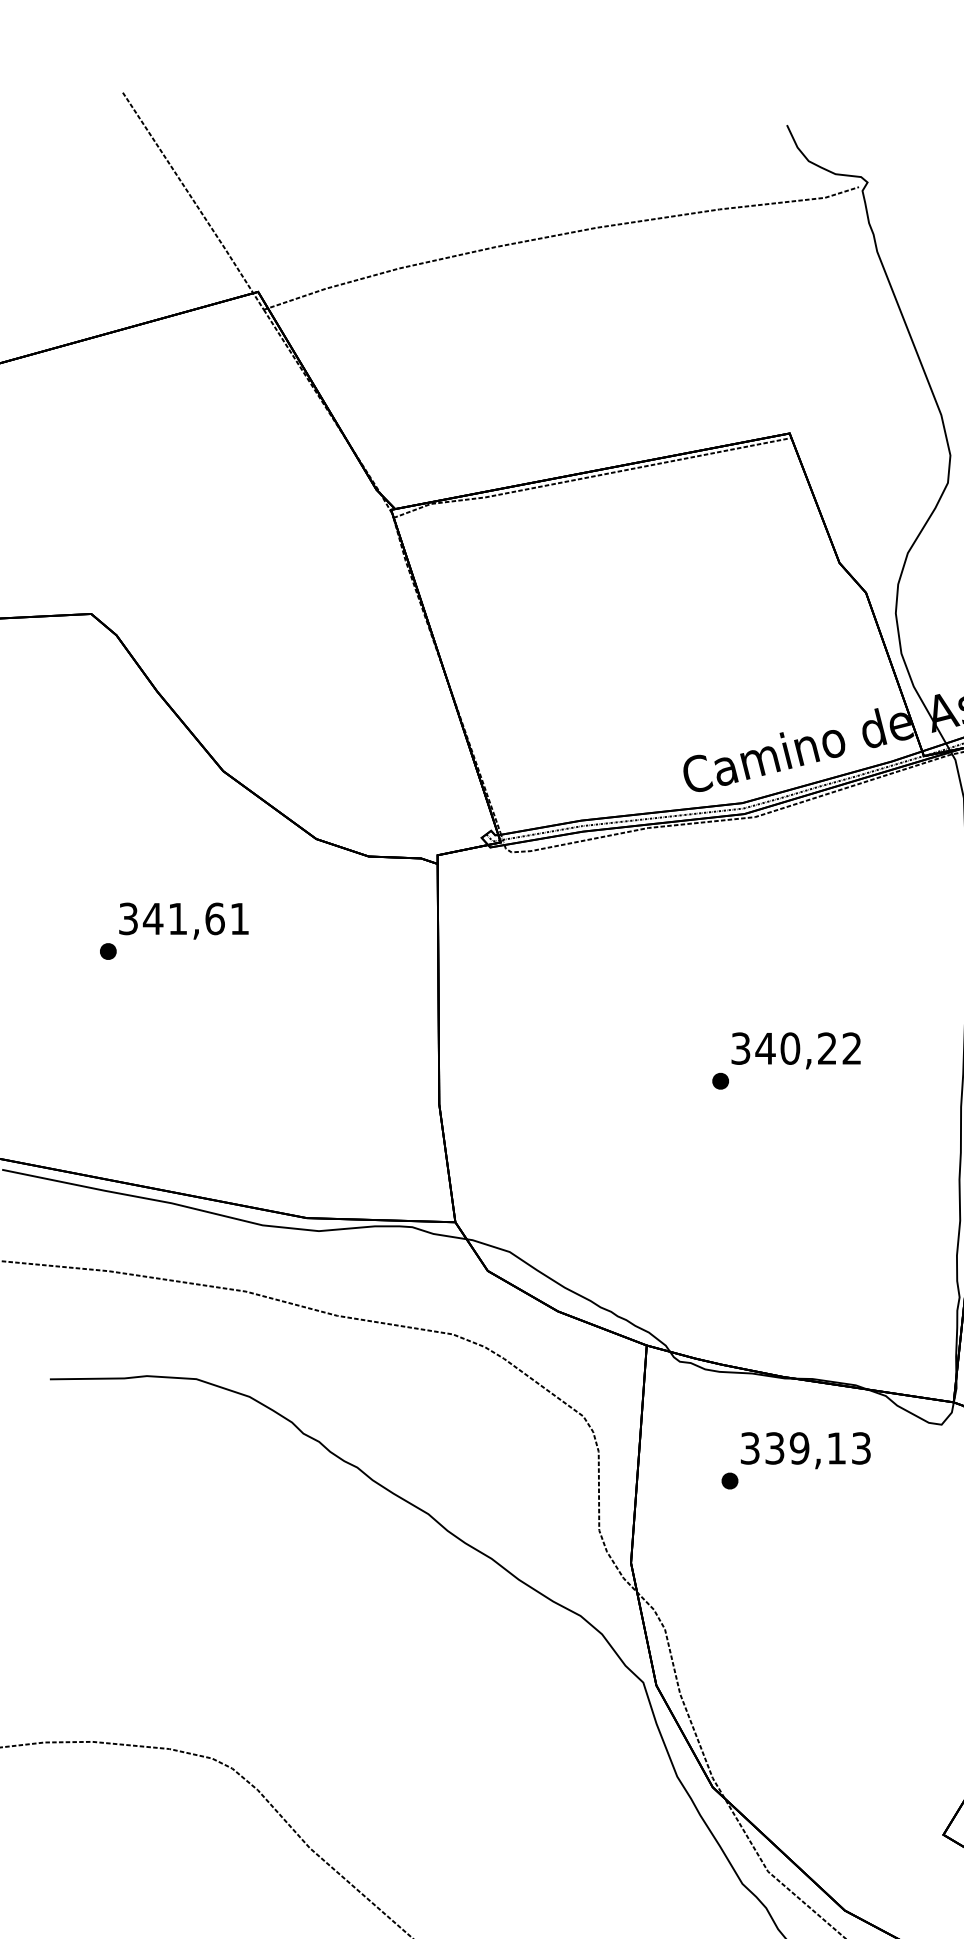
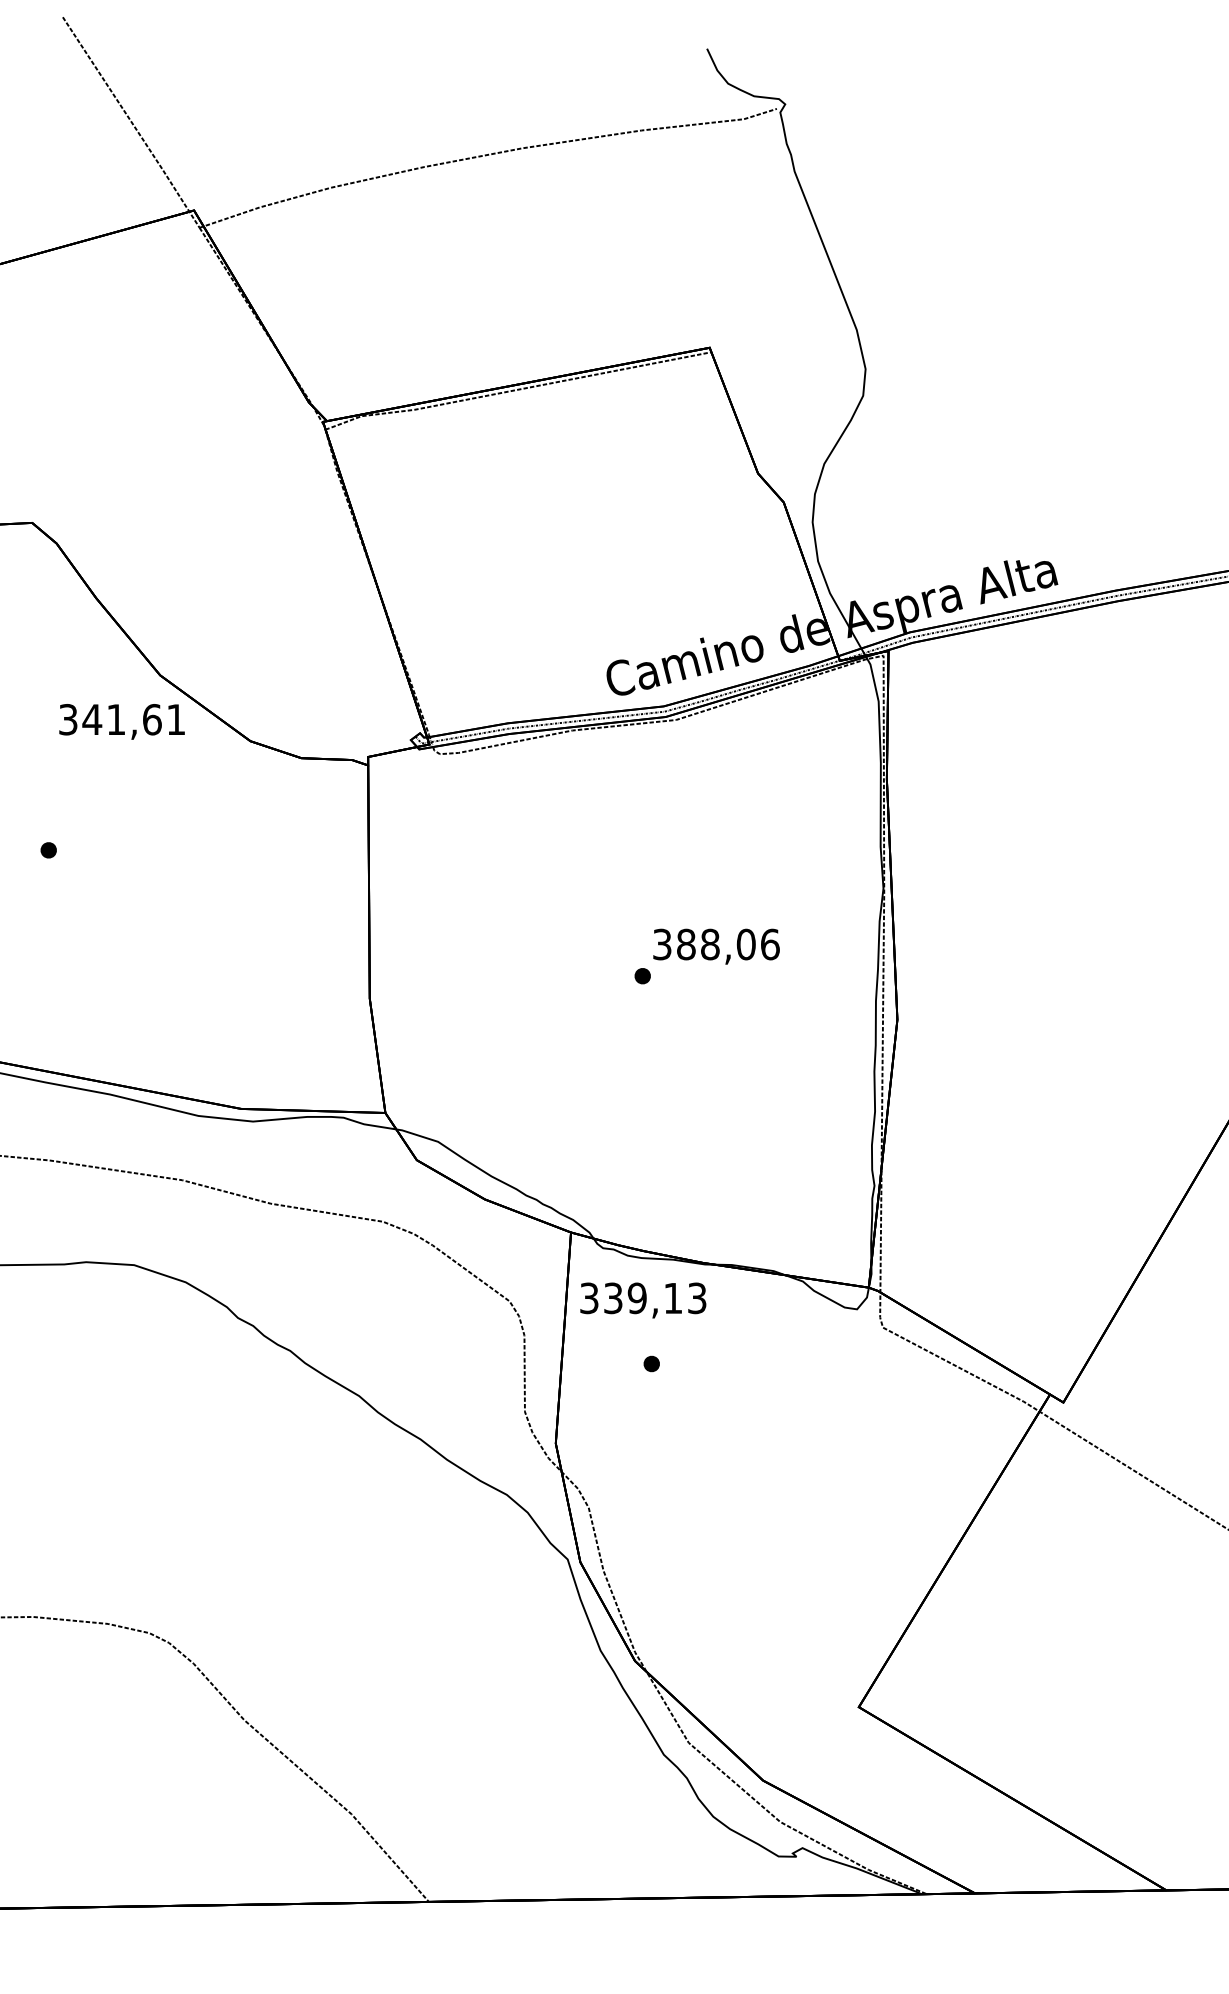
text: (183, 920) -> (121, 721), moved
text: (808, 1048) -> (727, 944), 340,22 -> 388,06
text: (805, 1450) -> (643, 1300), moved

